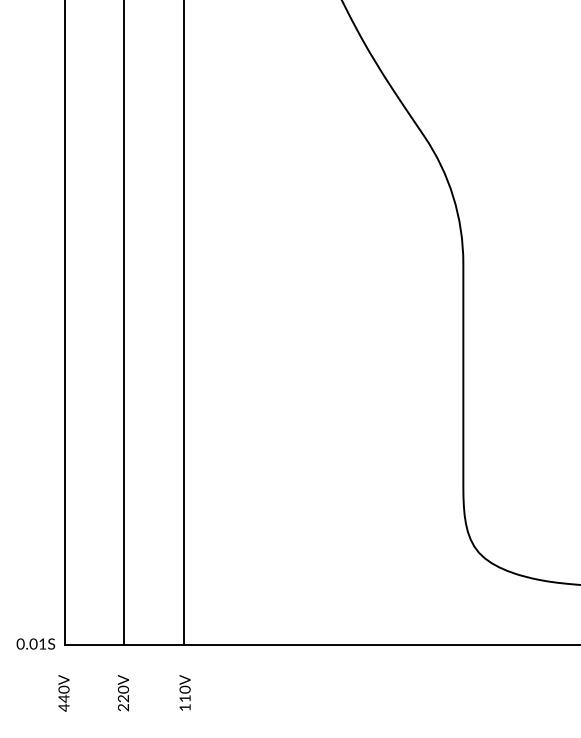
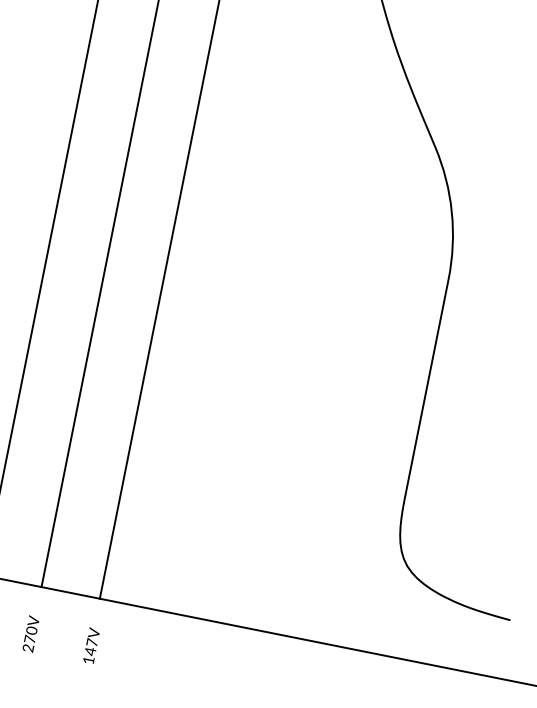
text: (184, 693) -> (90, 646), 110V -> 147V
text: (122, 698) -> (29, 639), 220V -> 270V

